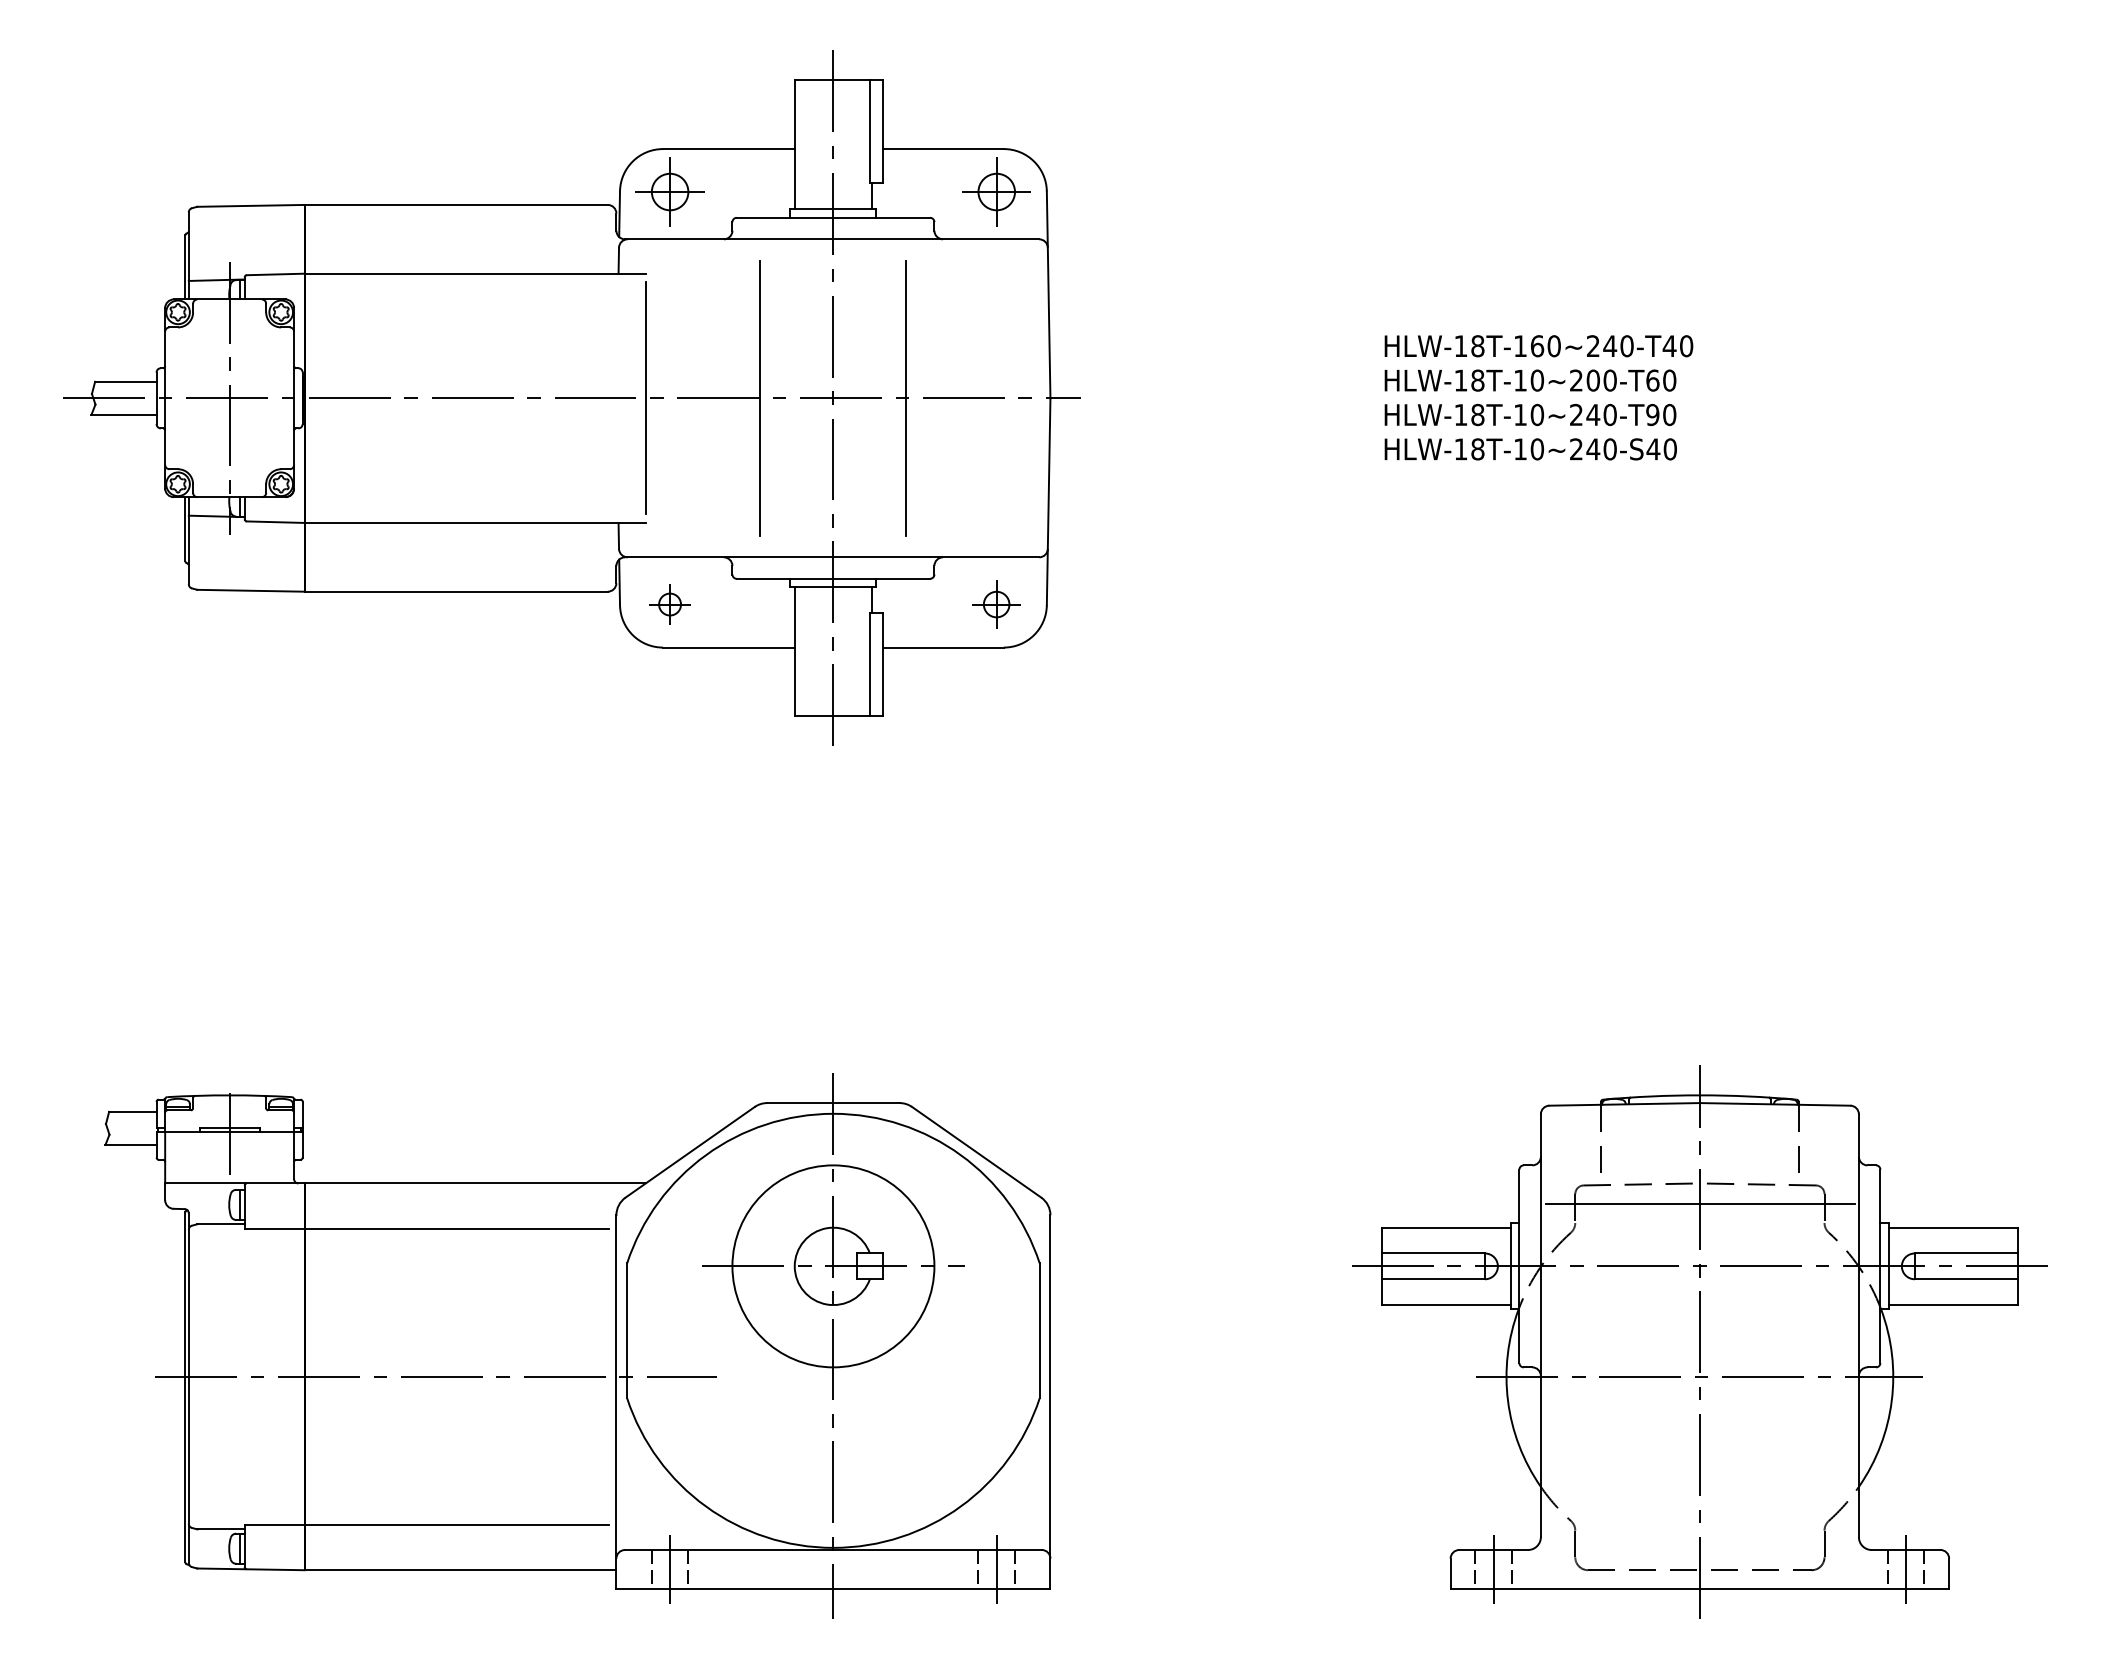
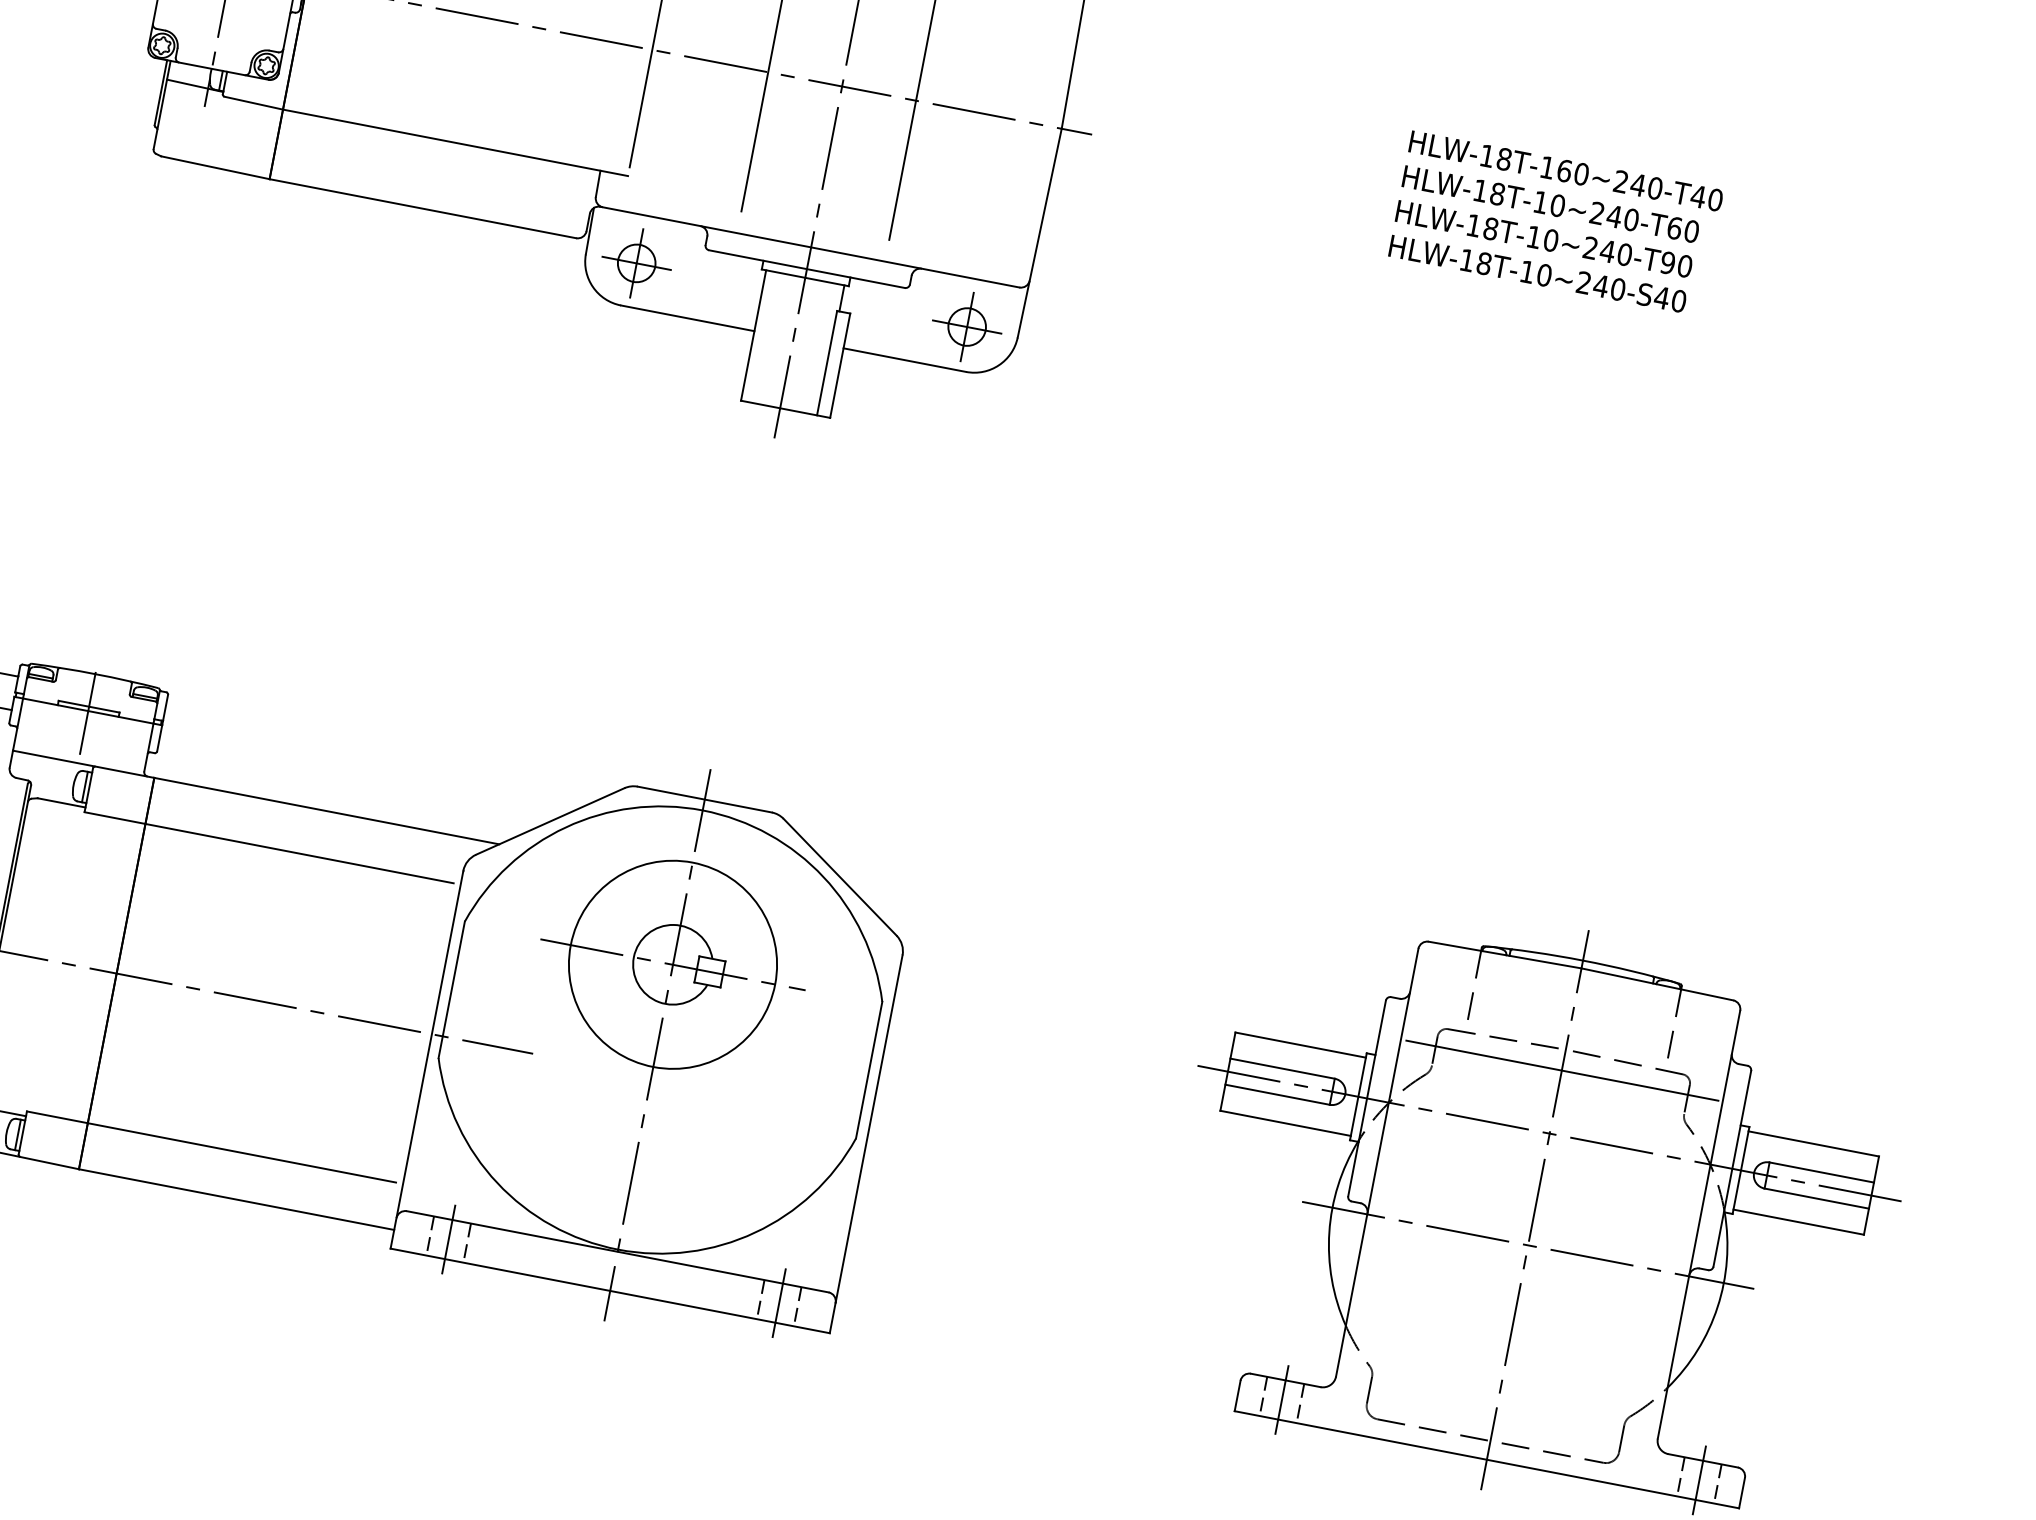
text: (1593, 380) -> (1614, 216), HLW-18T-10~200-T60 -> HLW-18T-10~240-T60
part: (669, 604) -> (636, 263), size x1.67
part: (996, 604) -> (966, 326), size x1.43

